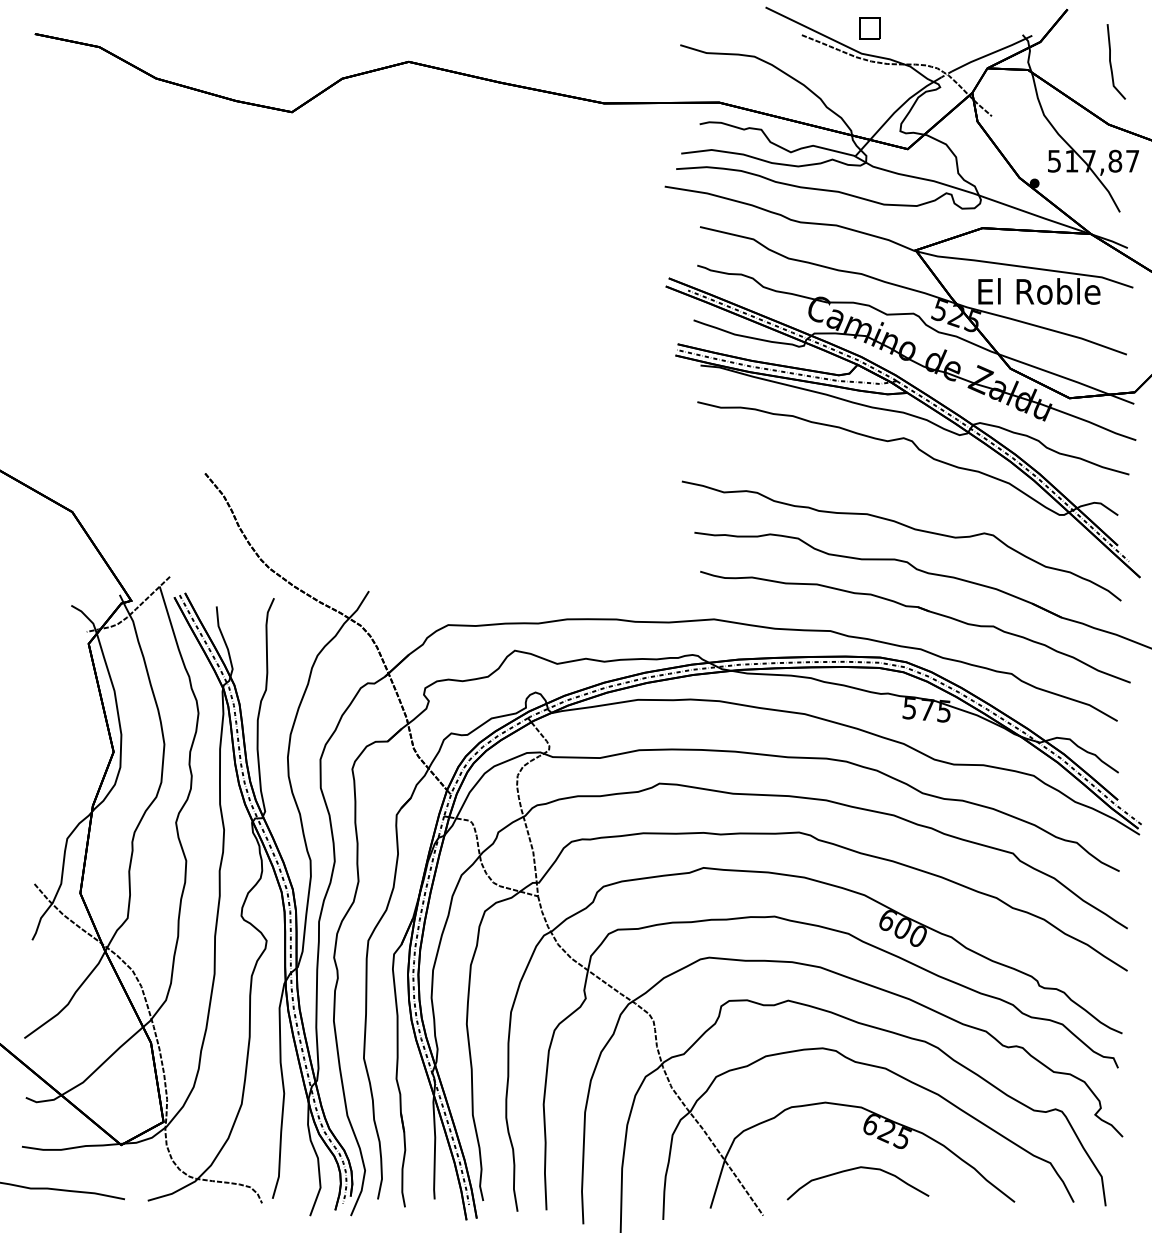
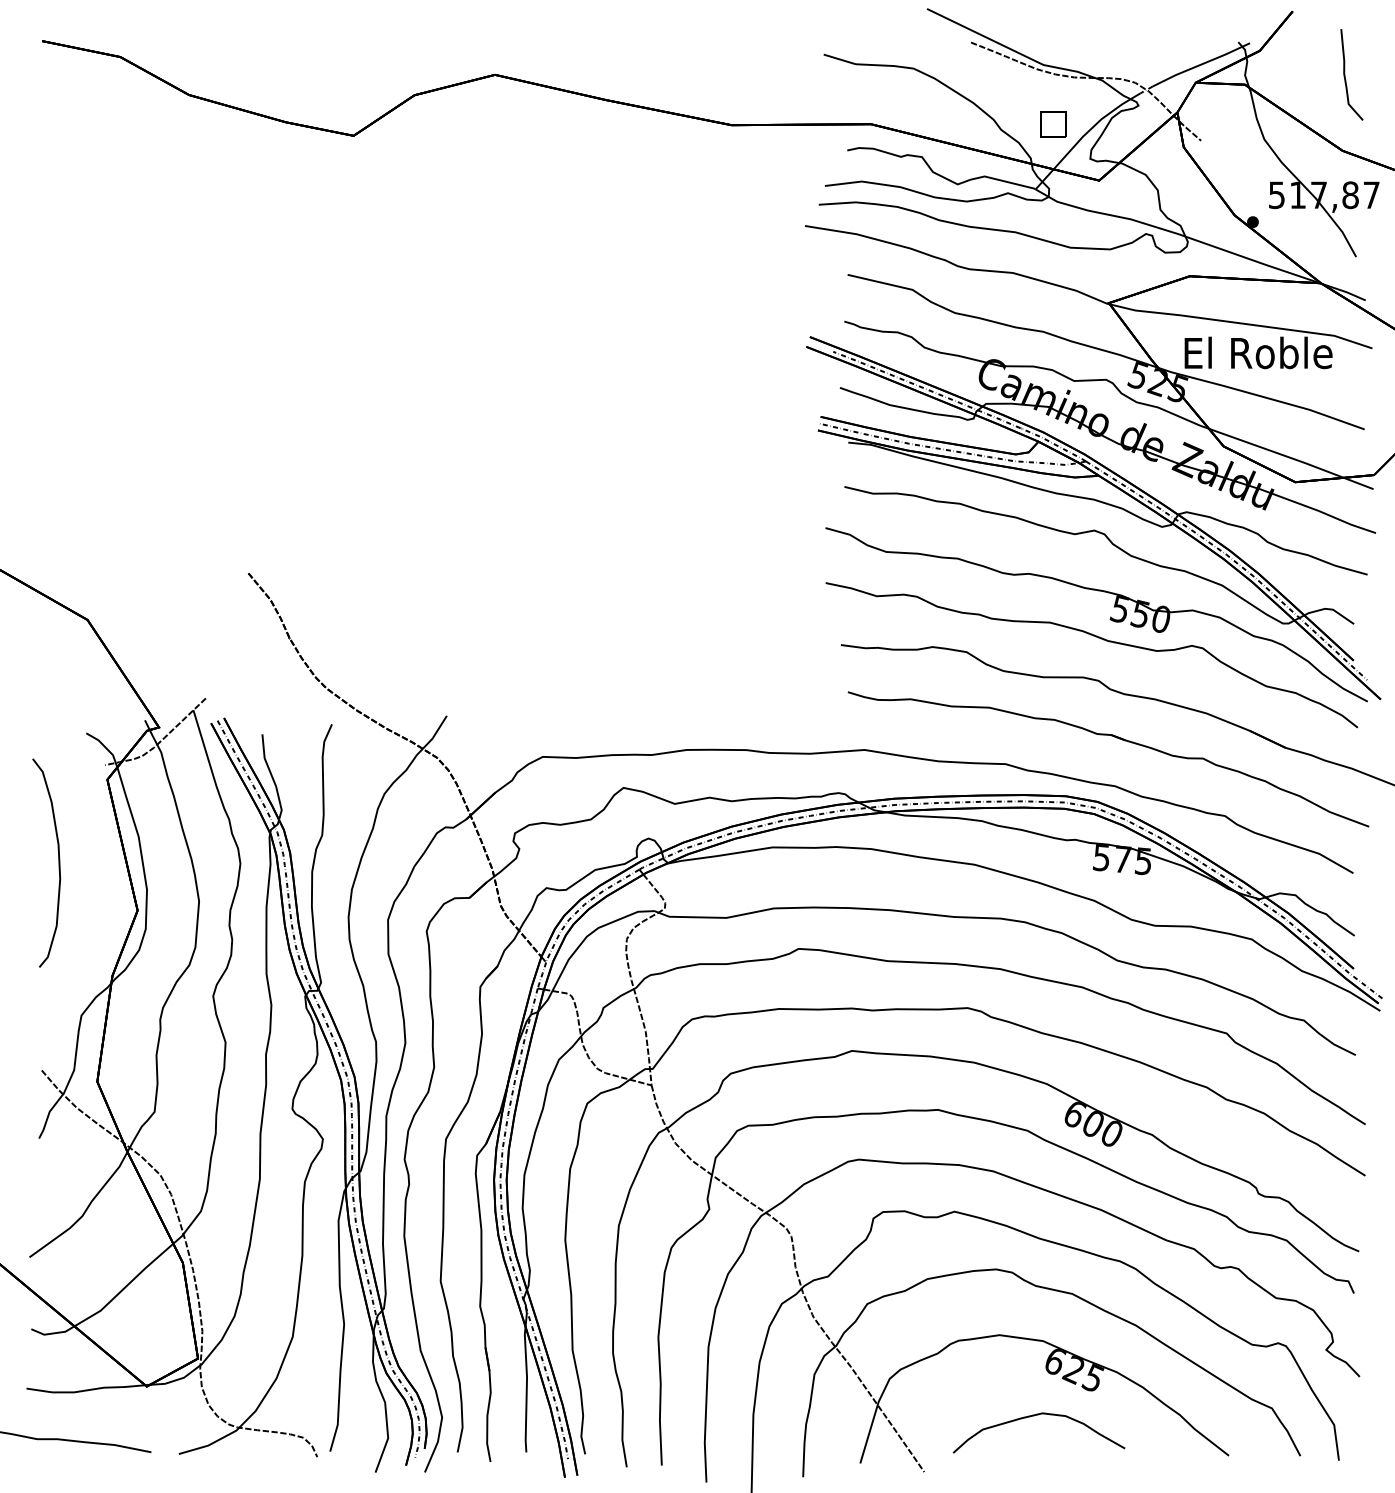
part: (869, 28) -> (1053, 124), moved
part: (916, 511) -> (1109, 619), added
curve: (48, 712) -> (58, 862), added

